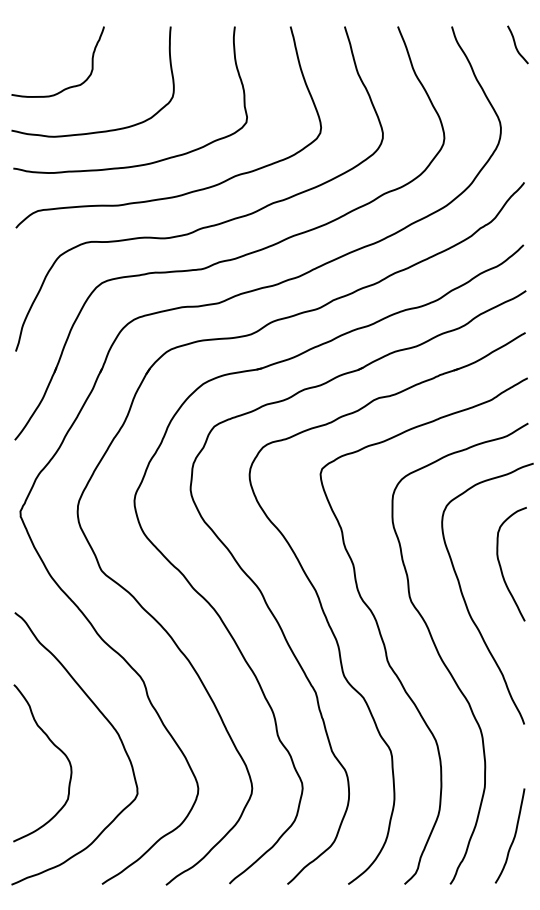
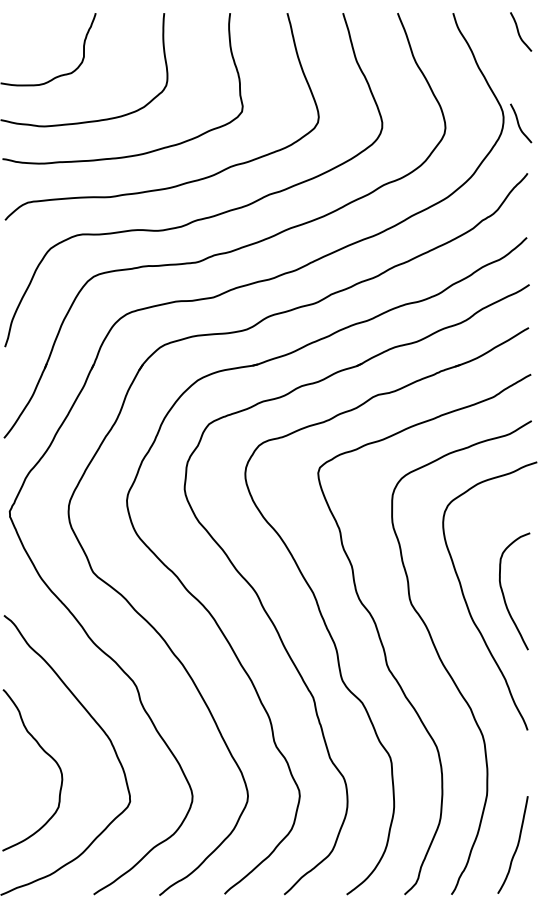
curve: (516, 134) -> (519, 124), added
curve: (501, 566) -> (504, 593), moved

